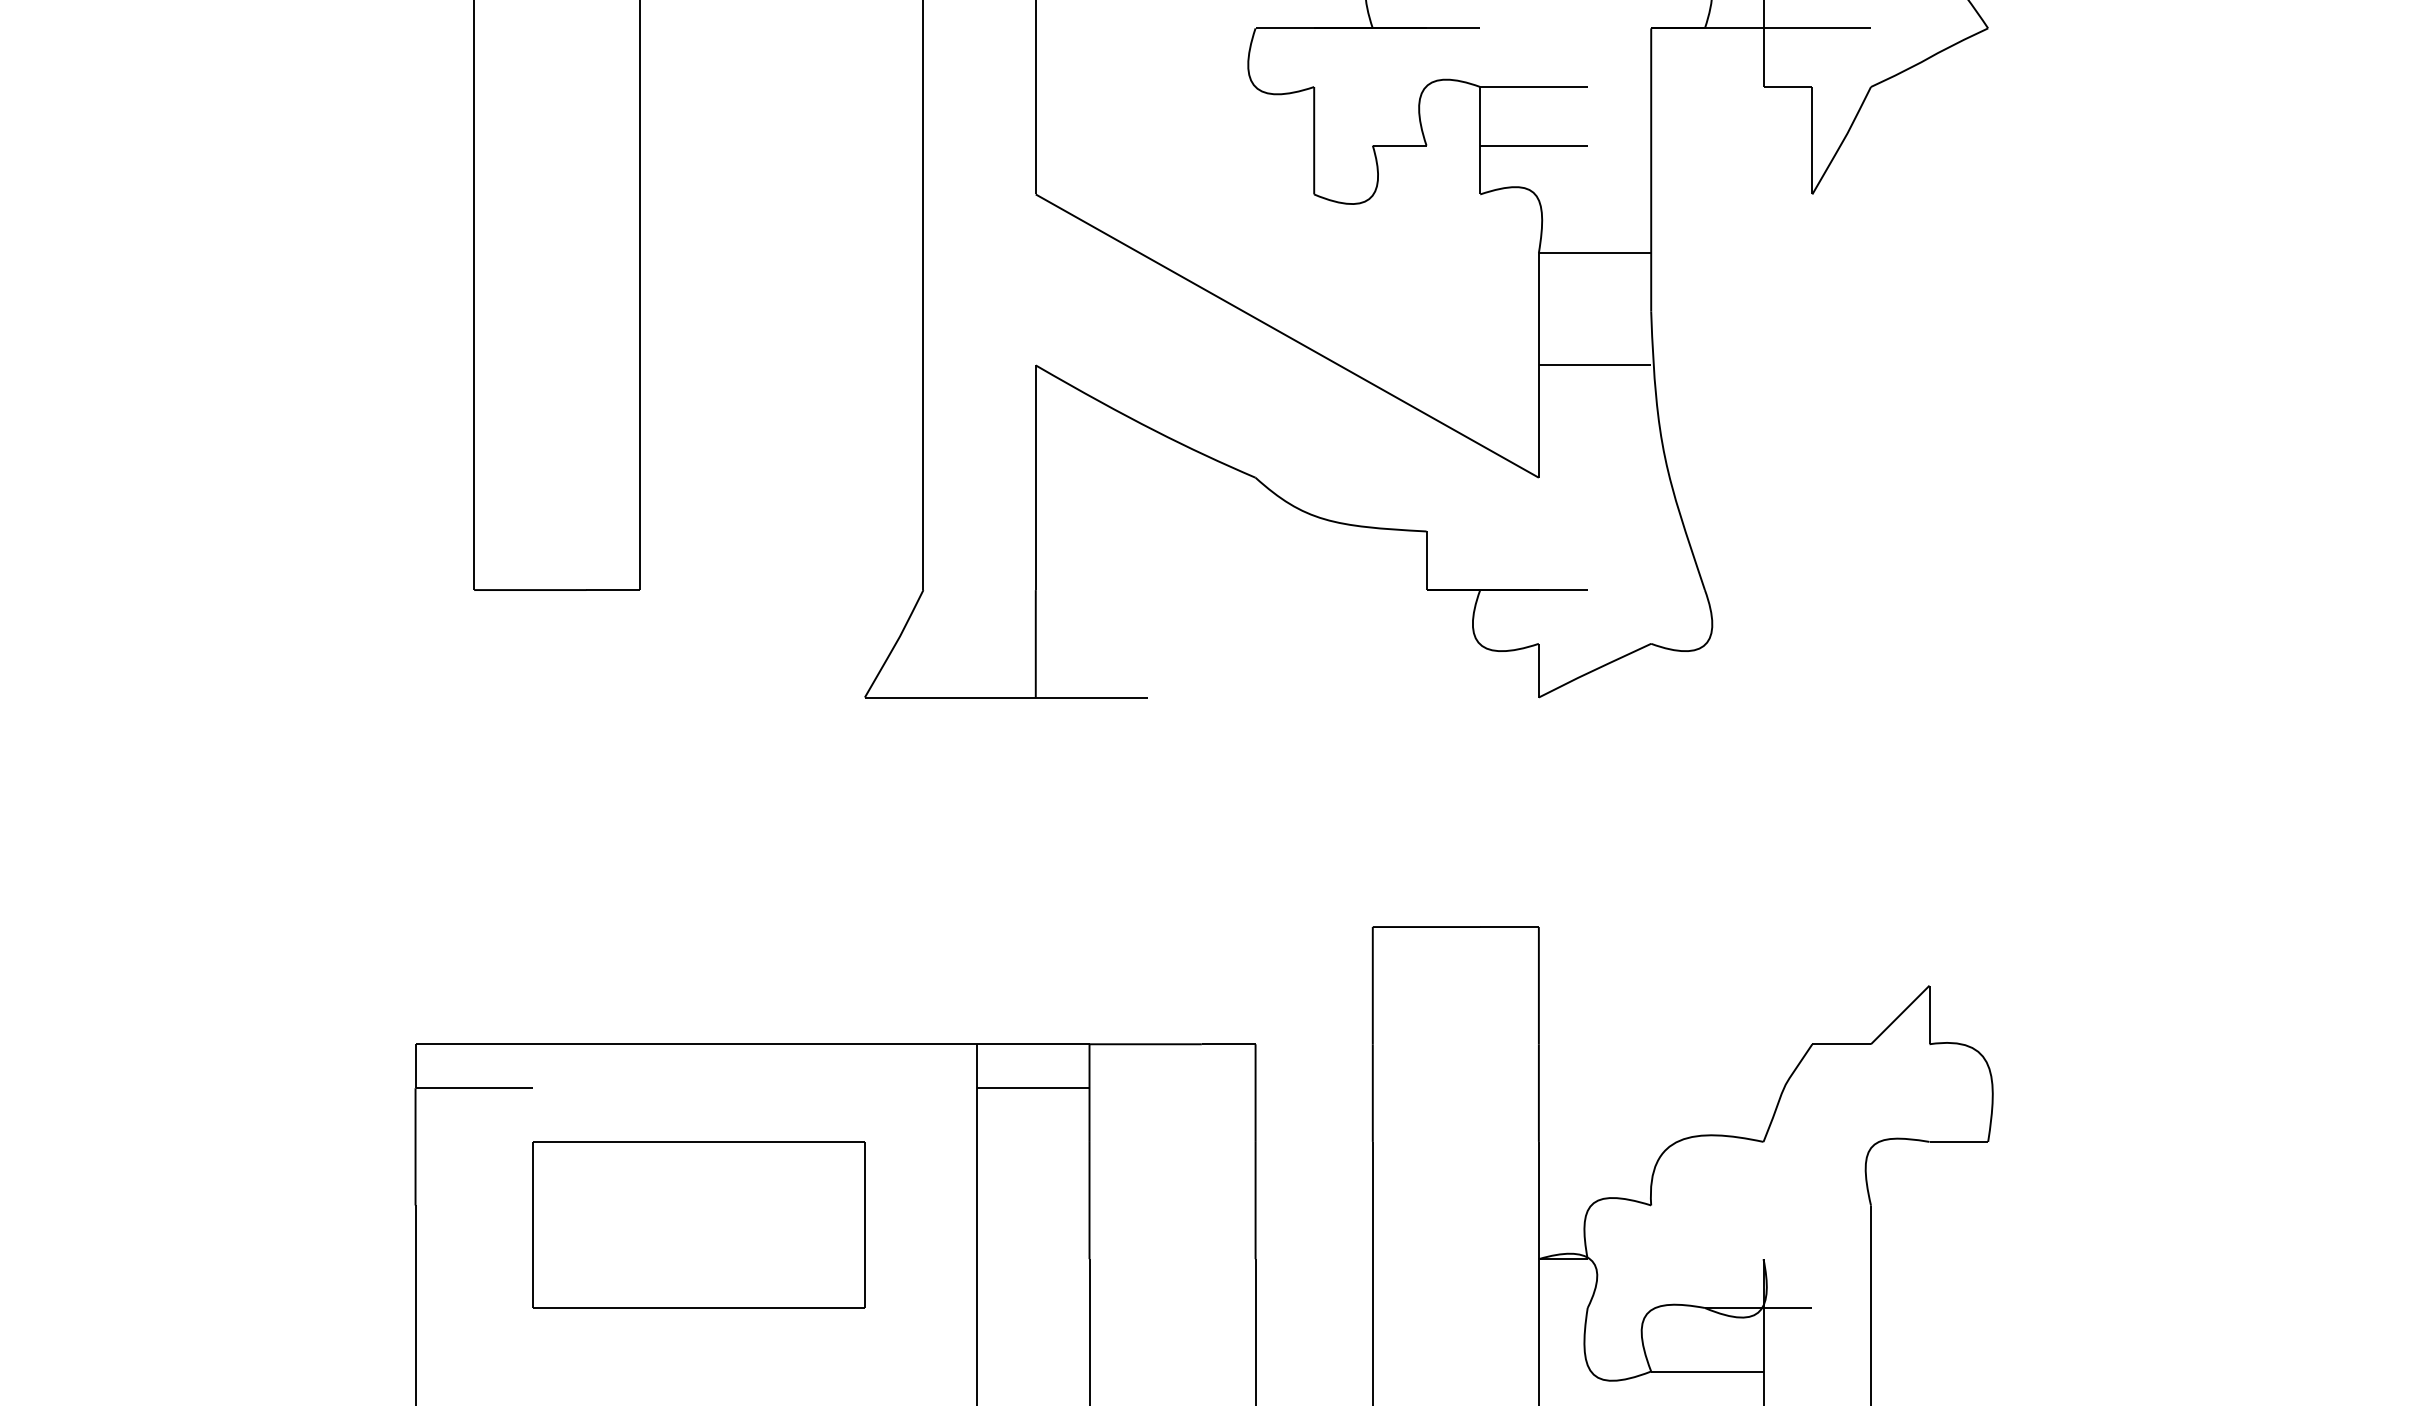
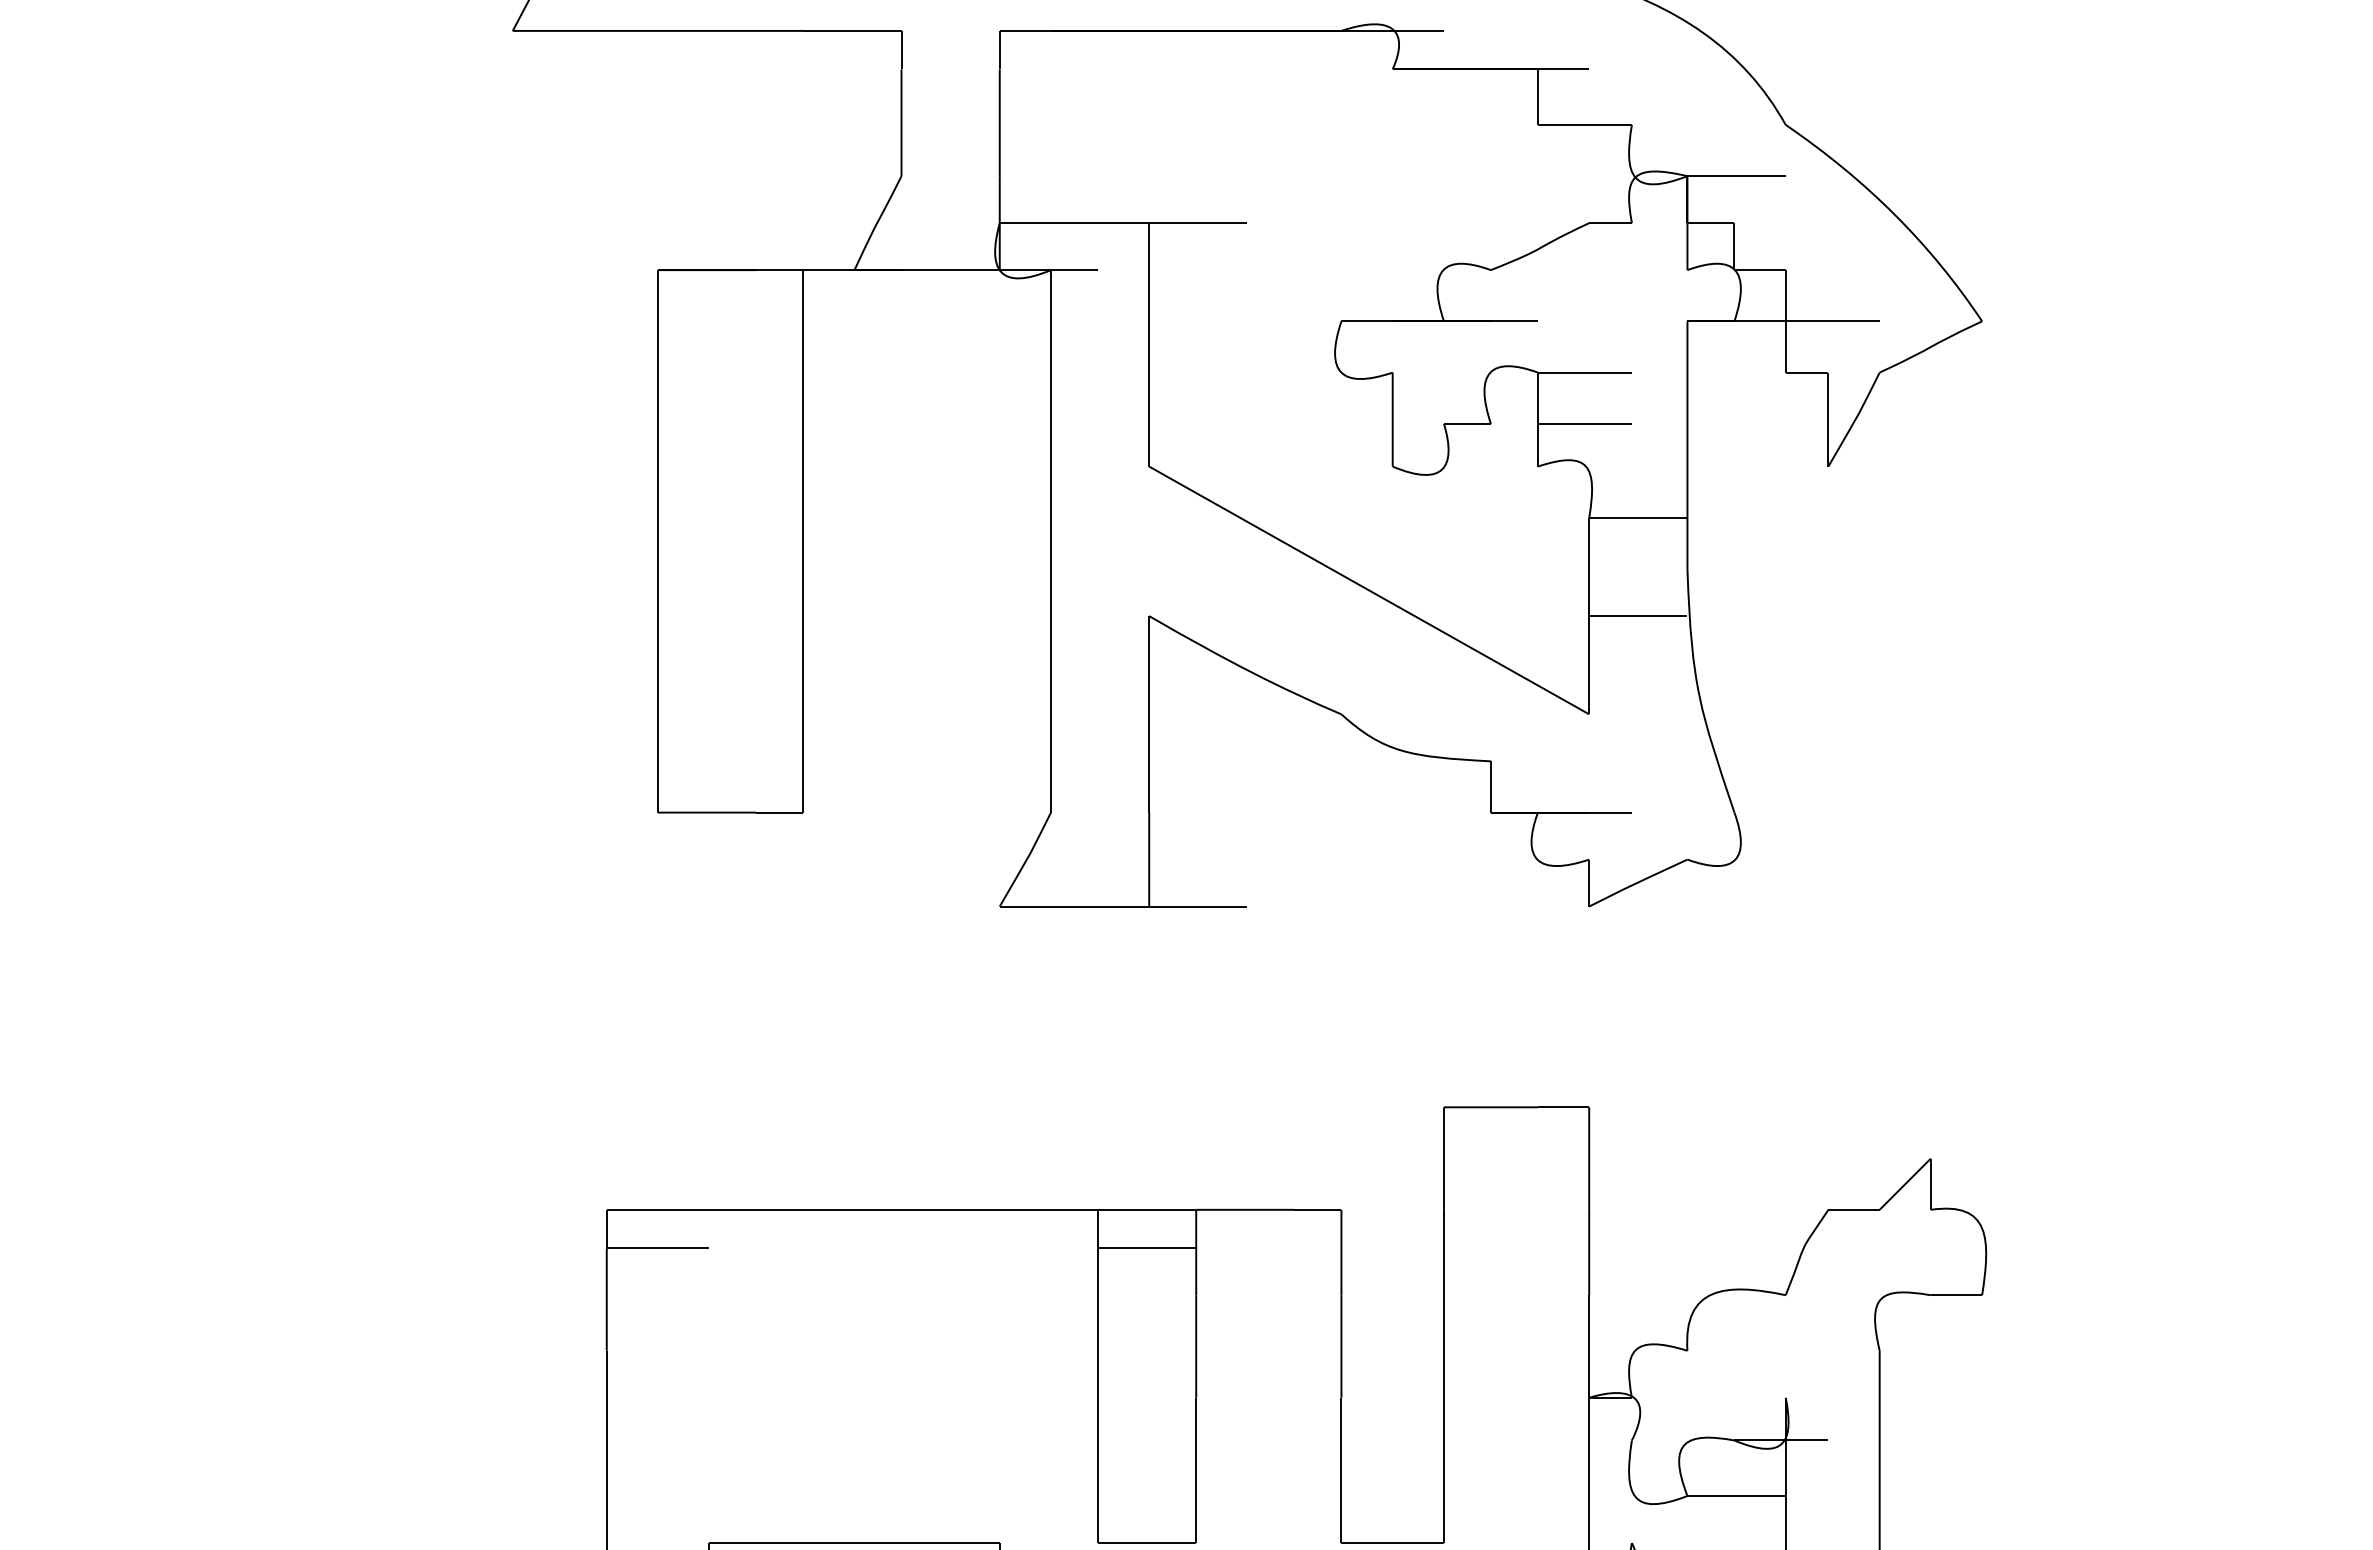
part: (698, 1224) -> (854, 1367), removed

